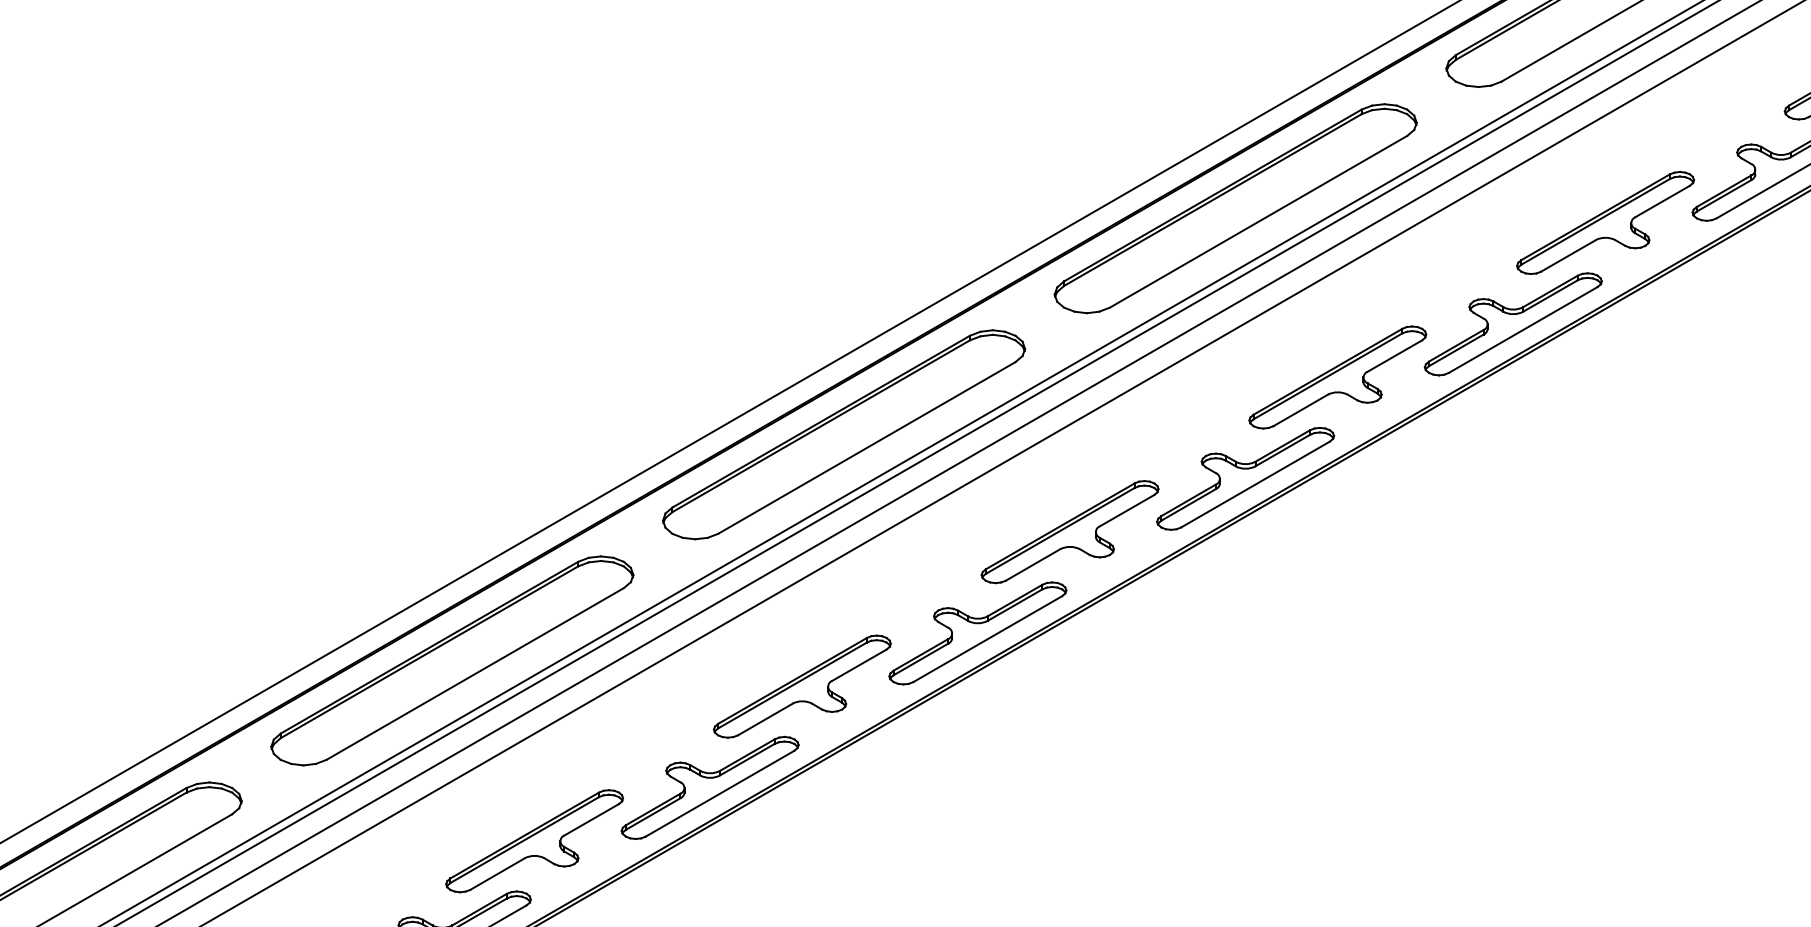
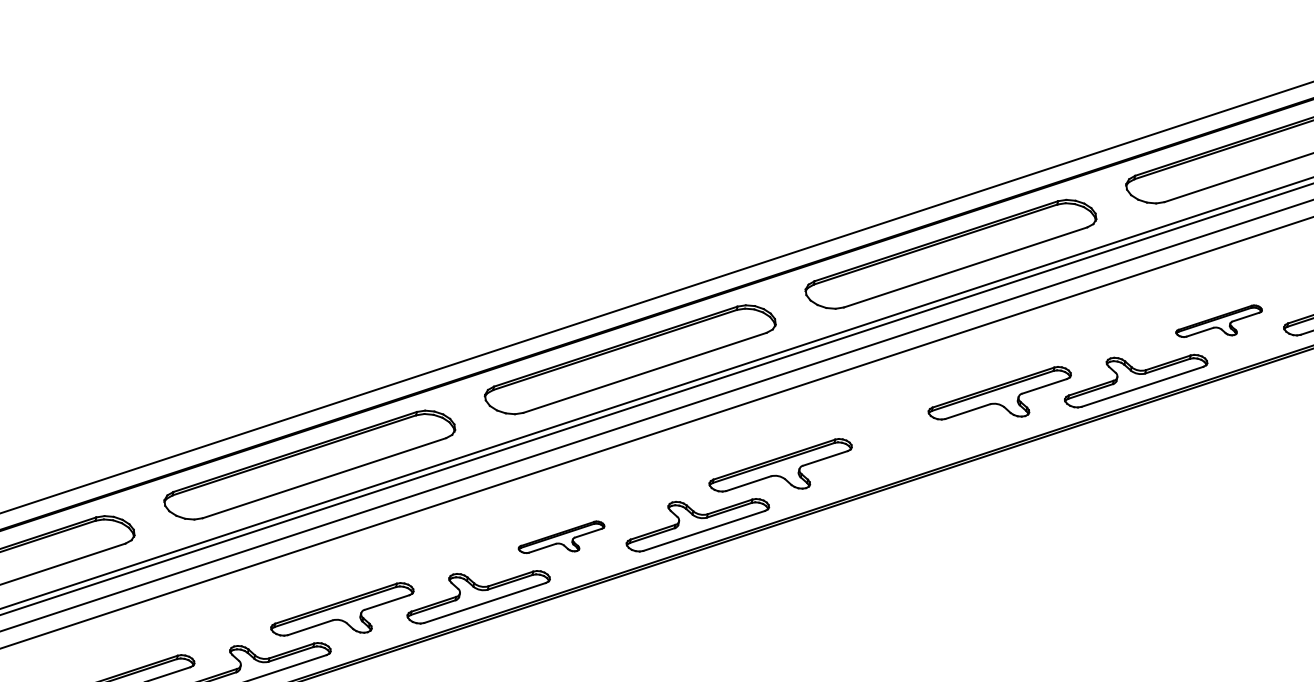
part: (1605, 222) -> (1219, 320), size x0.6
part: (1245, 478) -> (916, 452), removed
part: (802, 686) -> (561, 537), size x0.6

